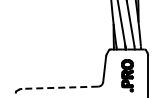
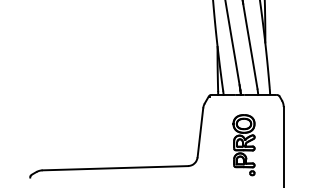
line: (60, 87) -> (115, 167), dashed -> solid

